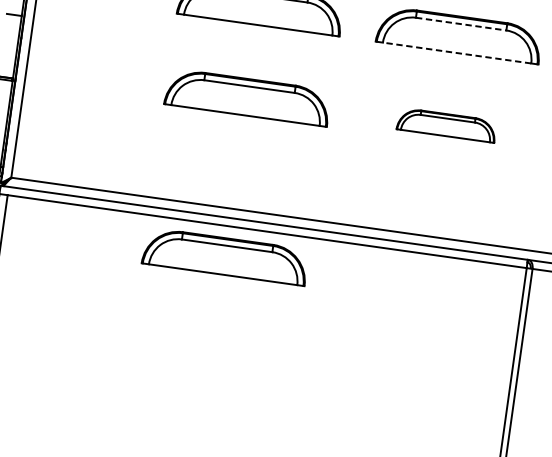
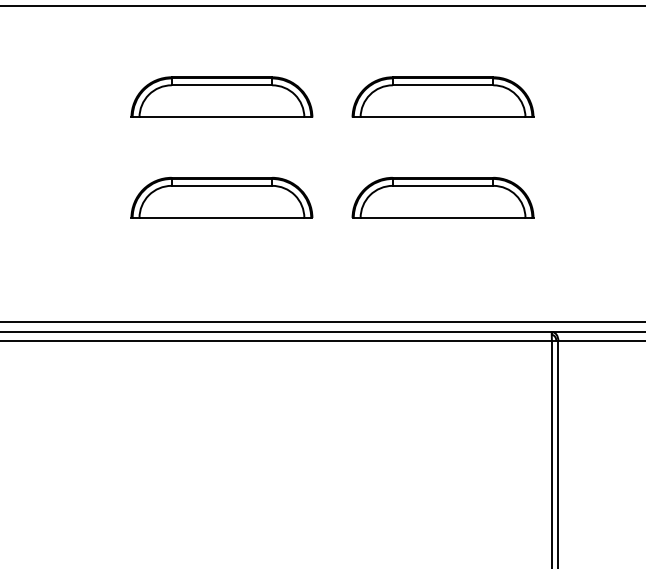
line: (461, 24) -> (443, 85), dashed -> solid
line: (456, 52) -> (442, 117), dashed -> solid
part: (446, 124) -> (442, 197), size x1.67
part: (225, 256) -> (221, 374), removed

